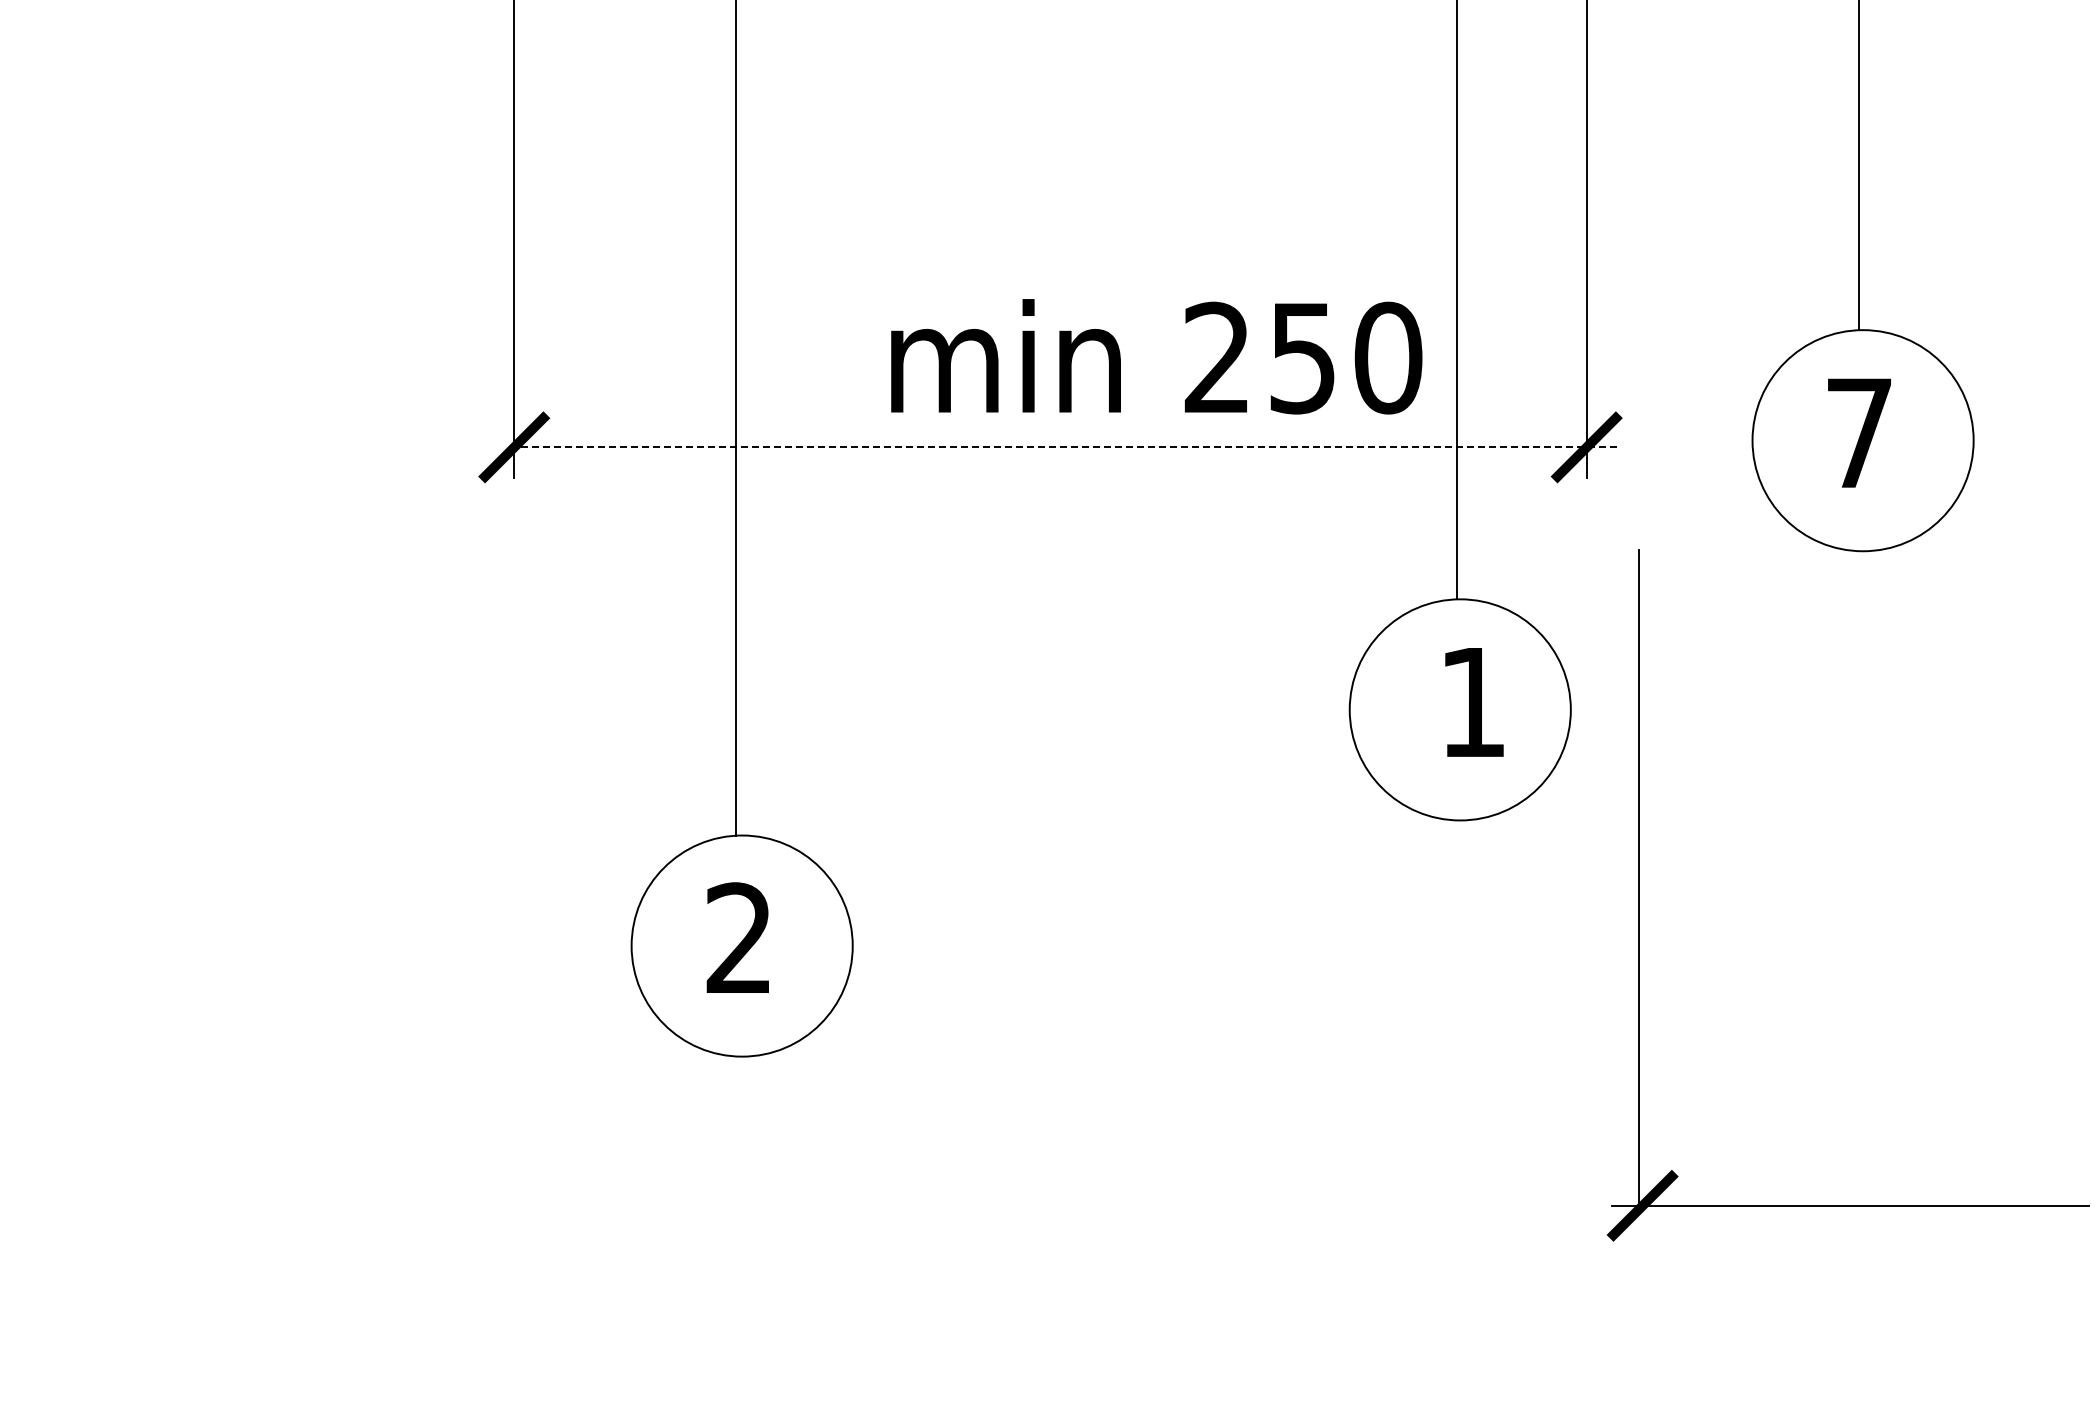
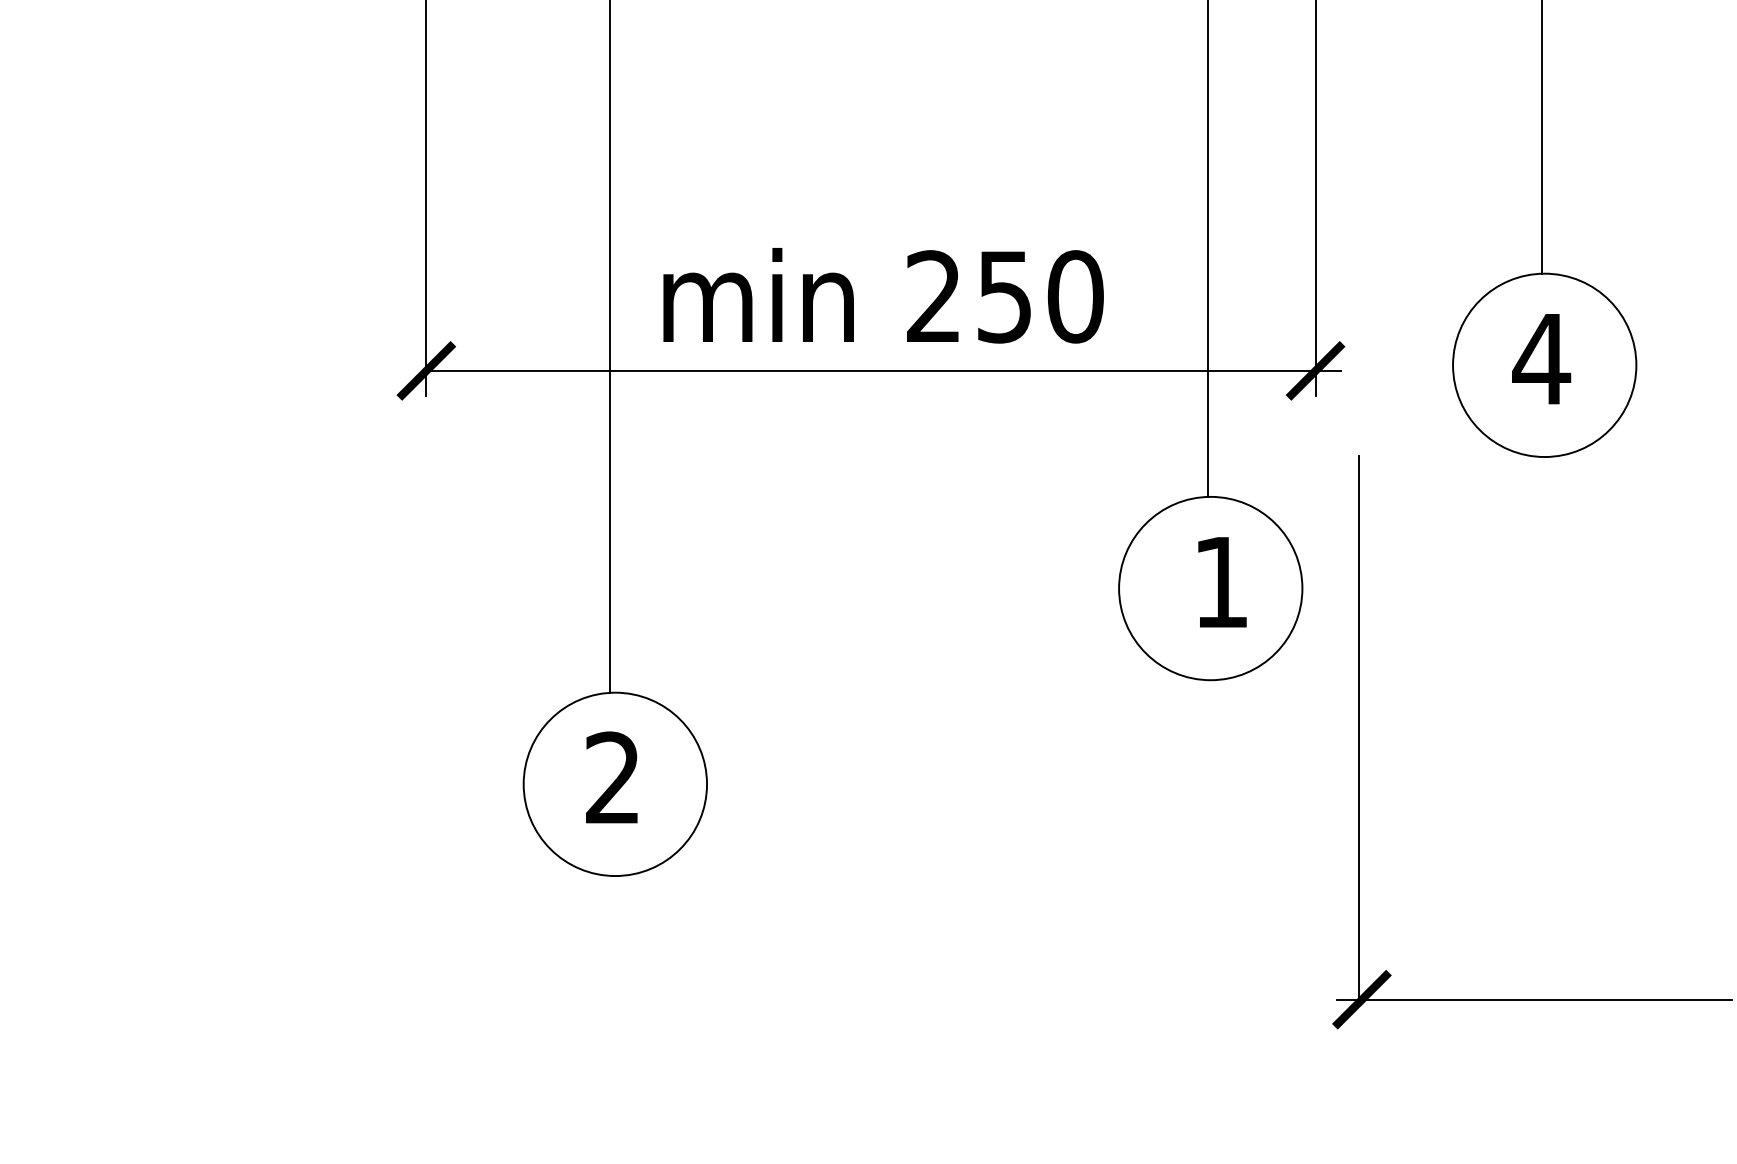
text: (1156, 356) -> (883, 295), moved
text: (1858, 432) -> (1540, 358), 7 -> 4
line: (1064, 447) -> (882, 370), dashed -> solid

